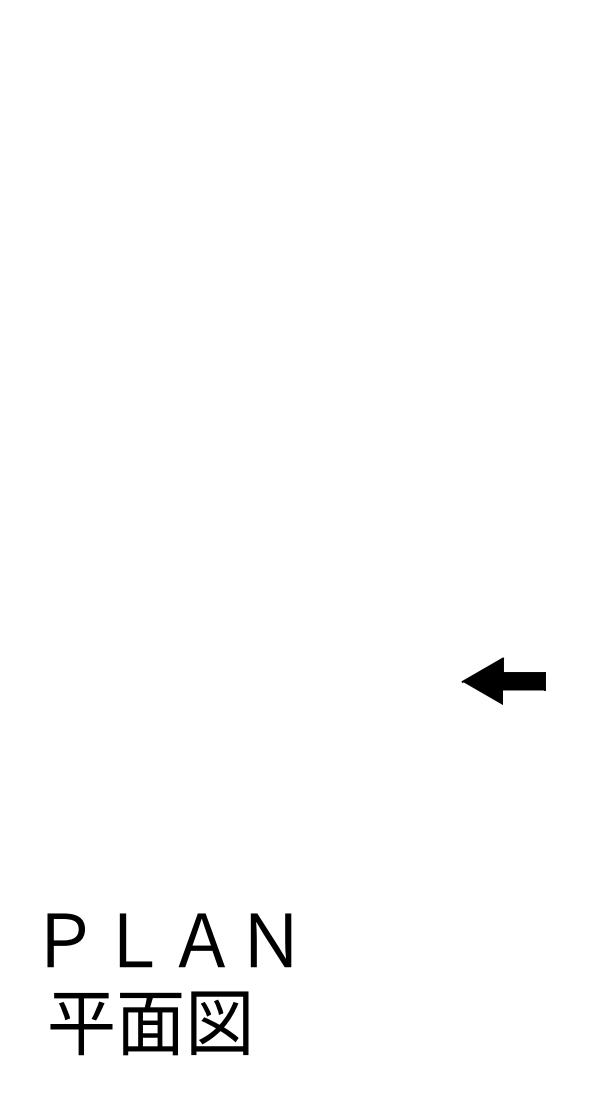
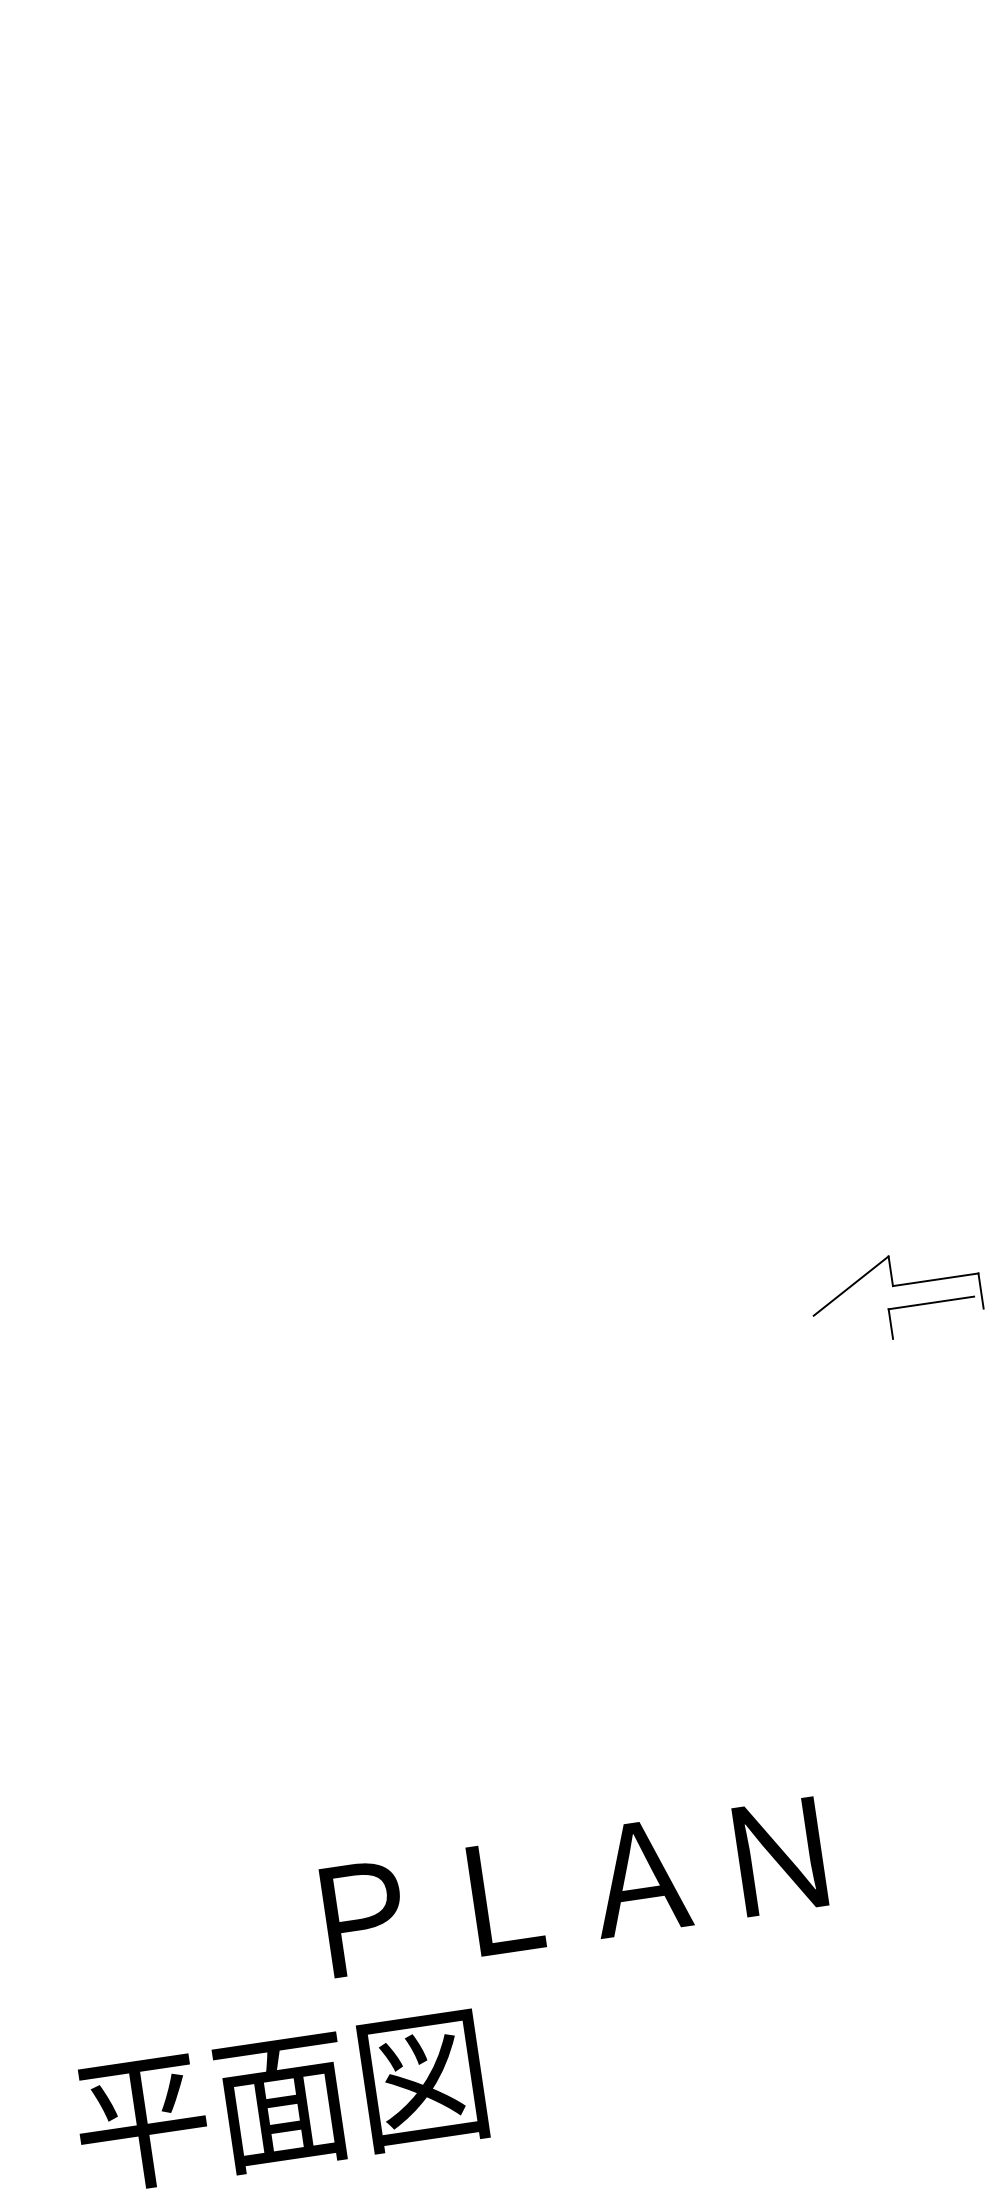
fill: (503, 681) -> (896, 1302), removed
text: (169, 940) -> (574, 1887), moved

